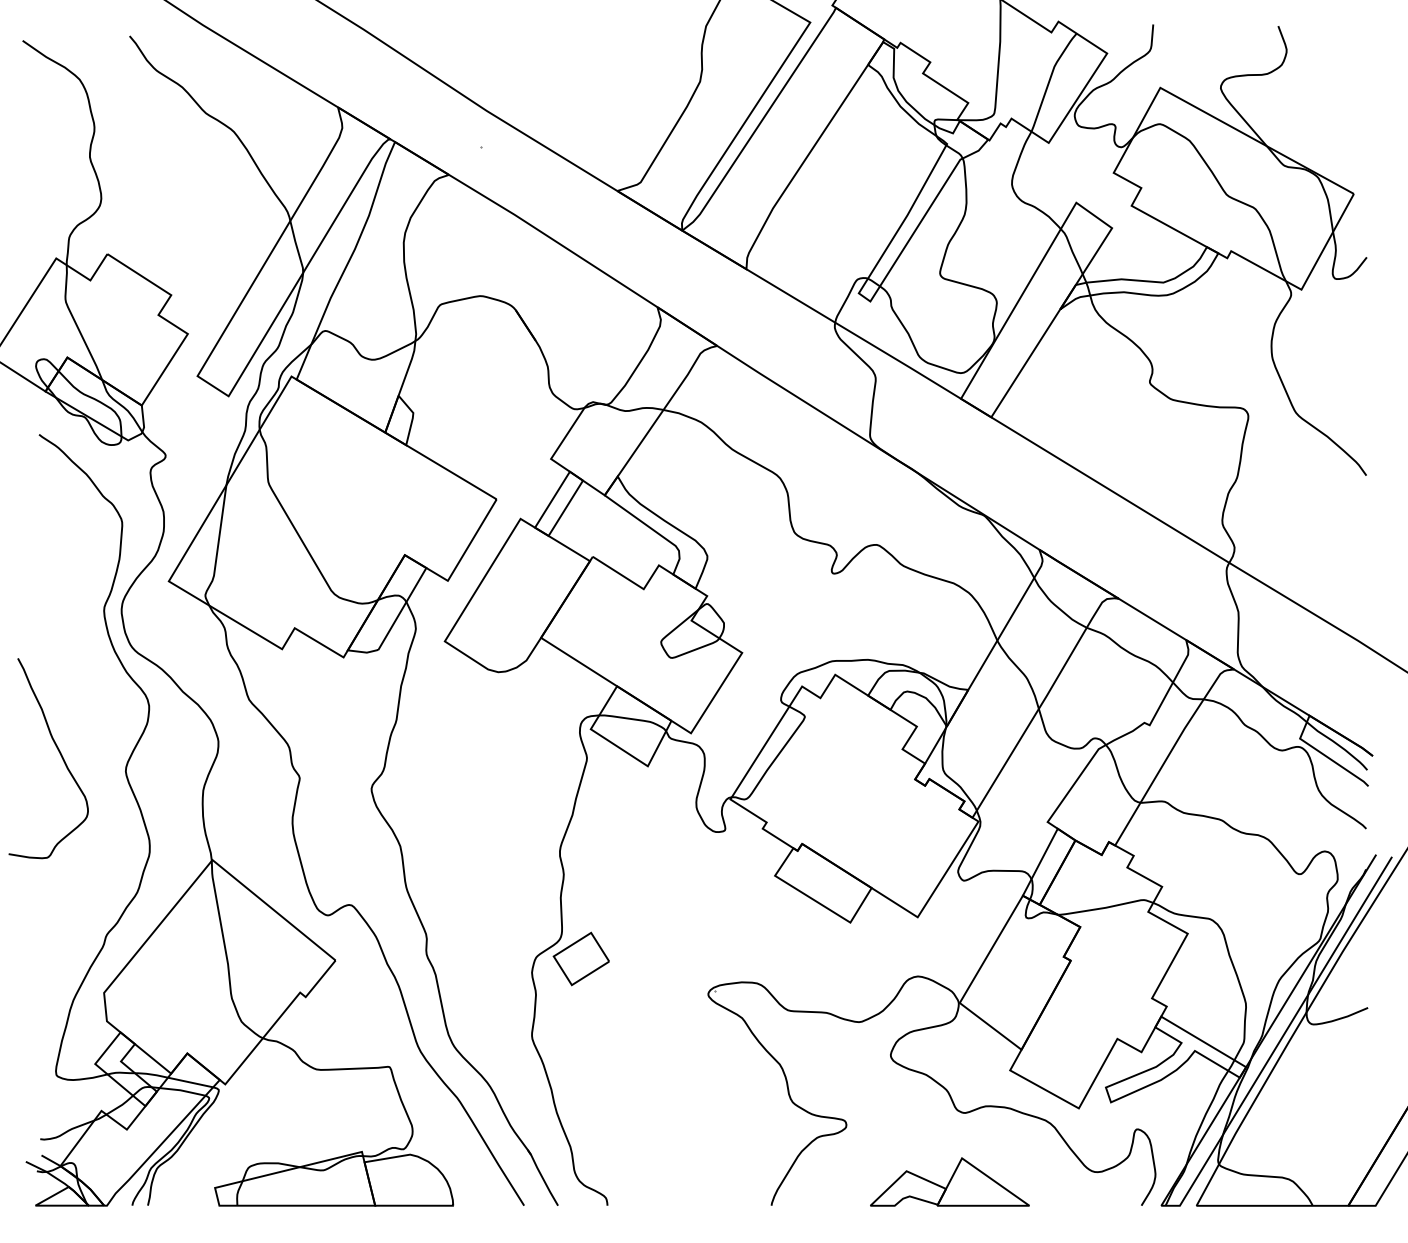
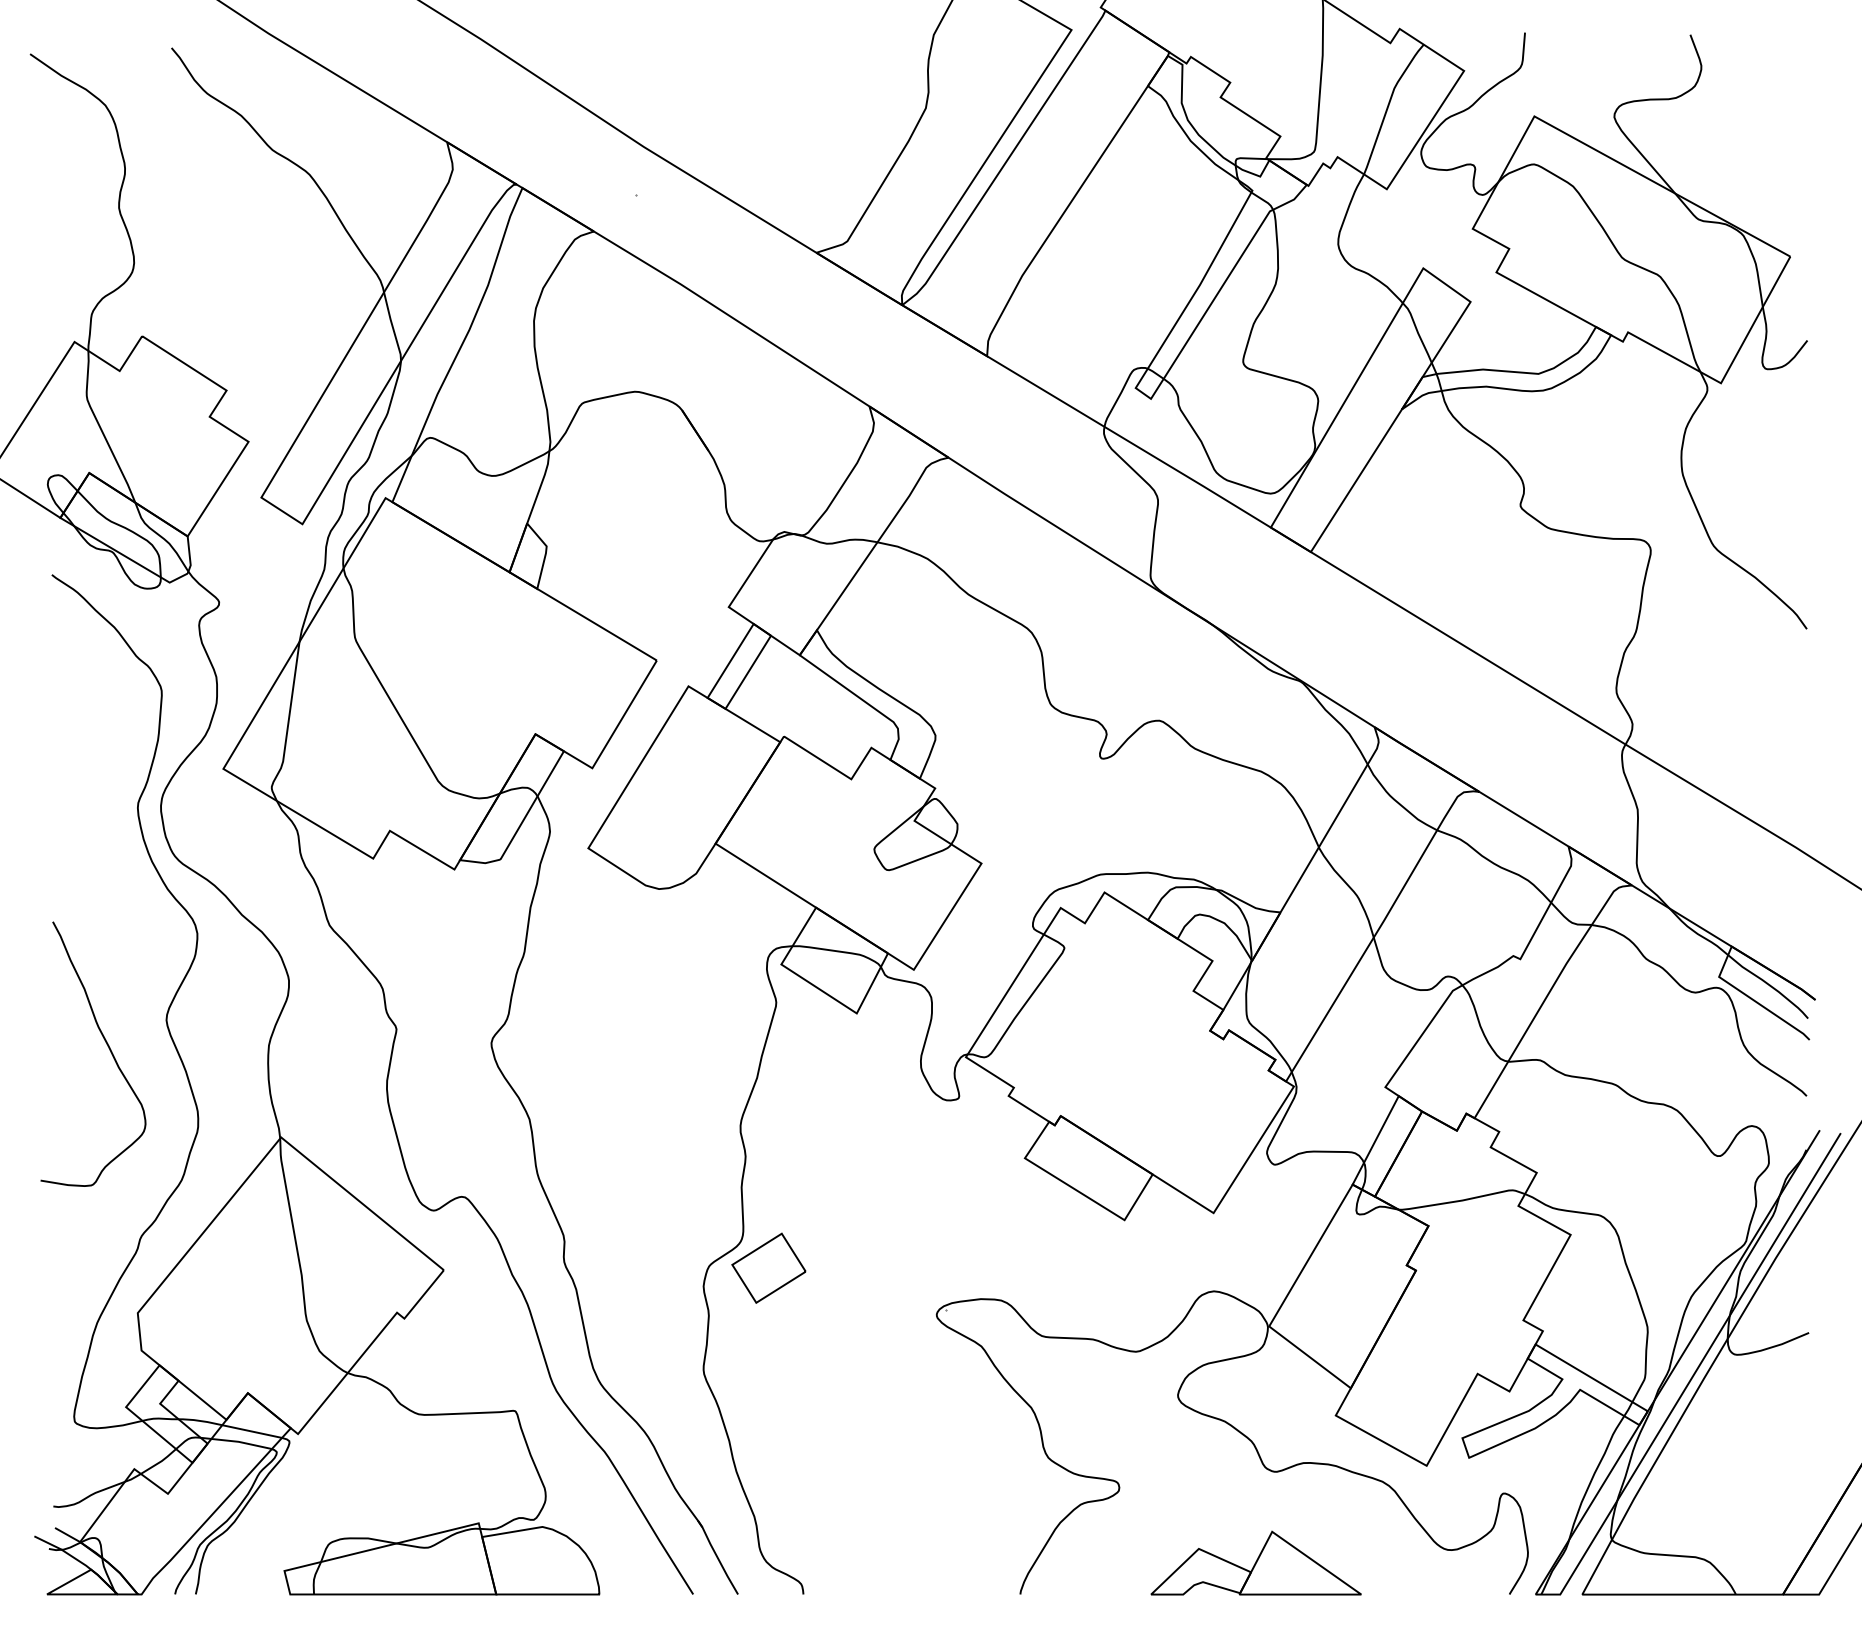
curve: (59, 752) -> (107, 1046), moved

